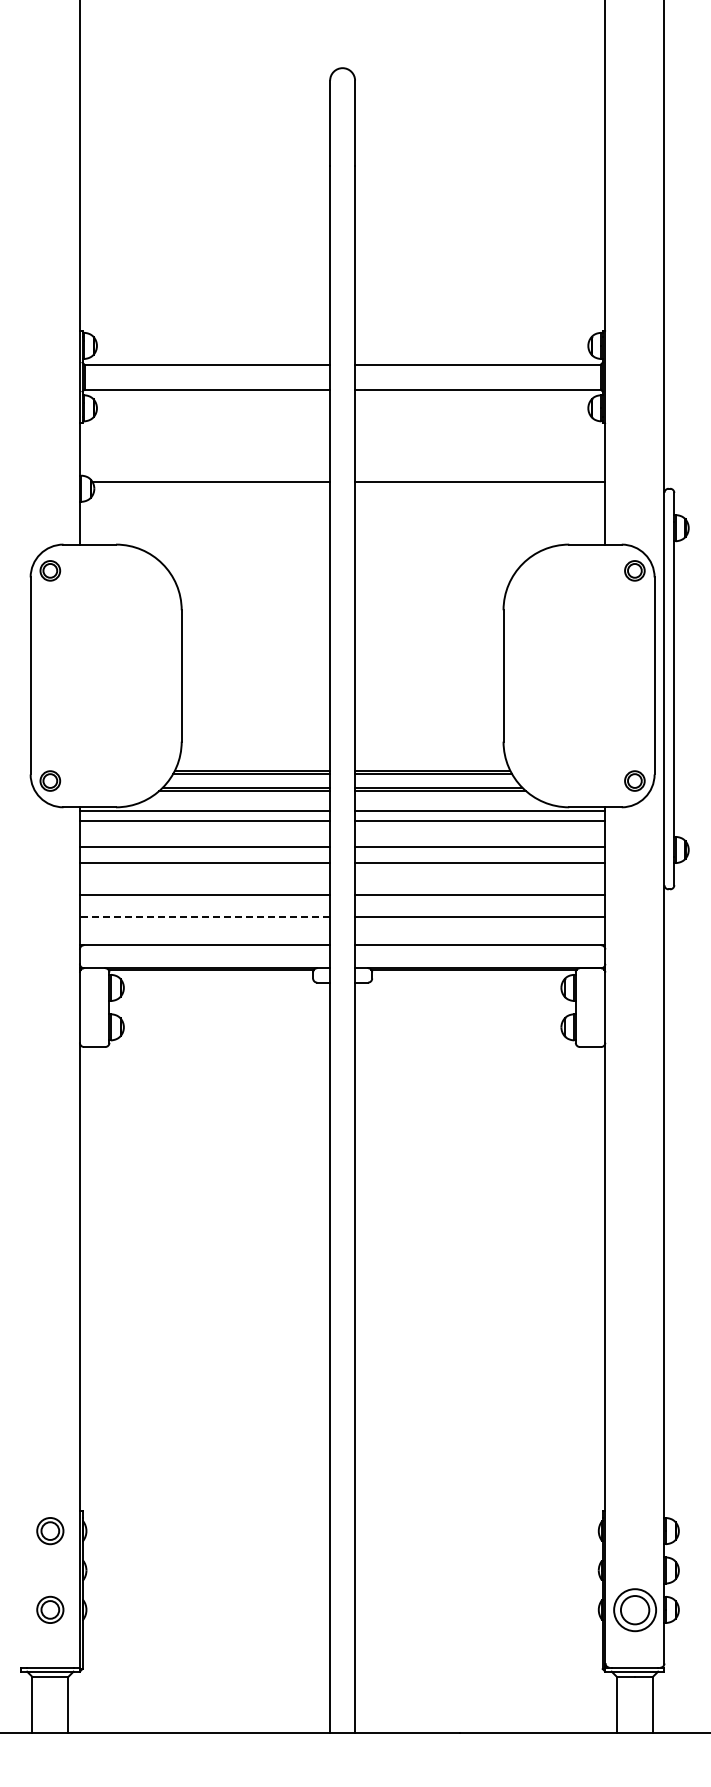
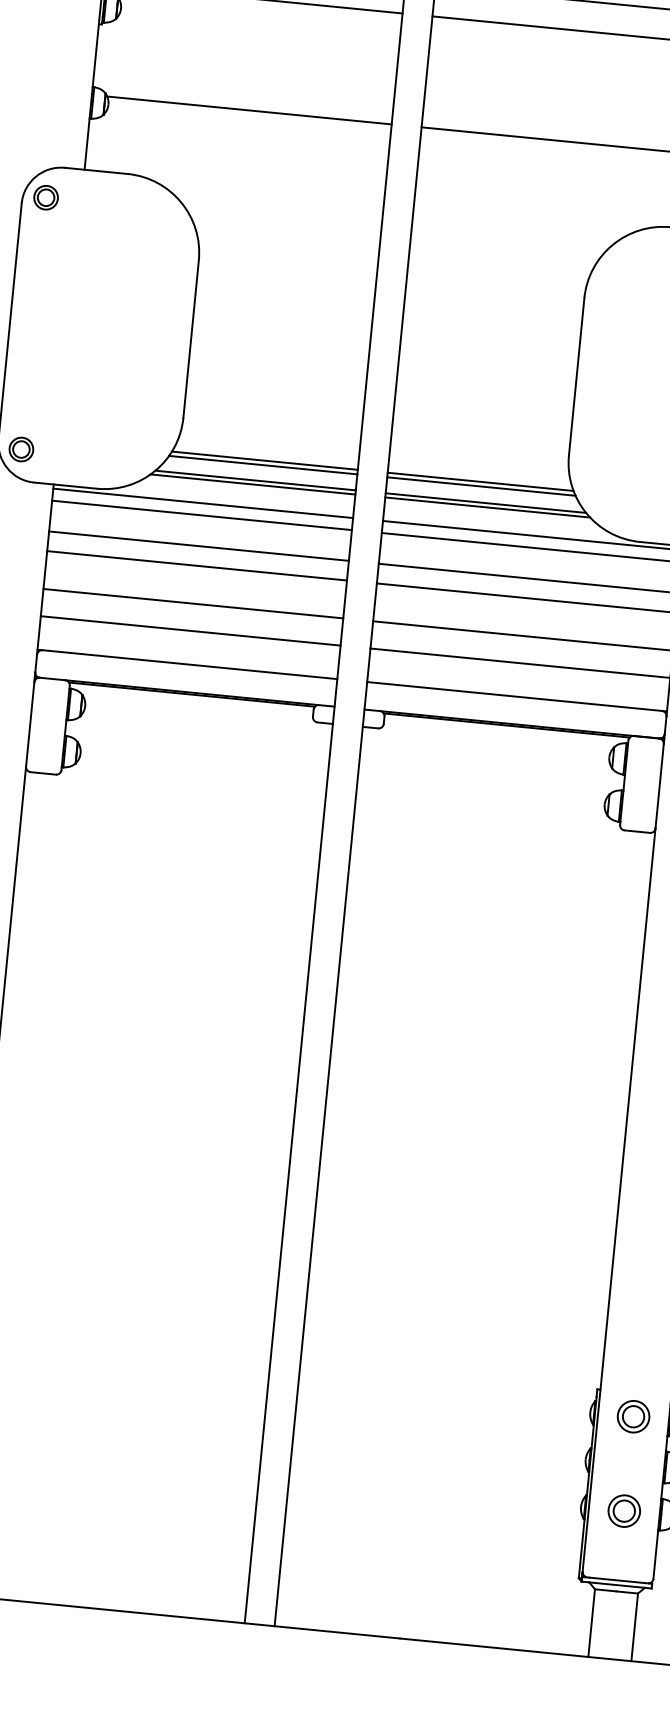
line: (204, 917) -> (190, 631), dashed -> solid
part: (634, 1531) -> (633, 1417), added
part: (634, 1609) -> (623, 1510), size x0.62

